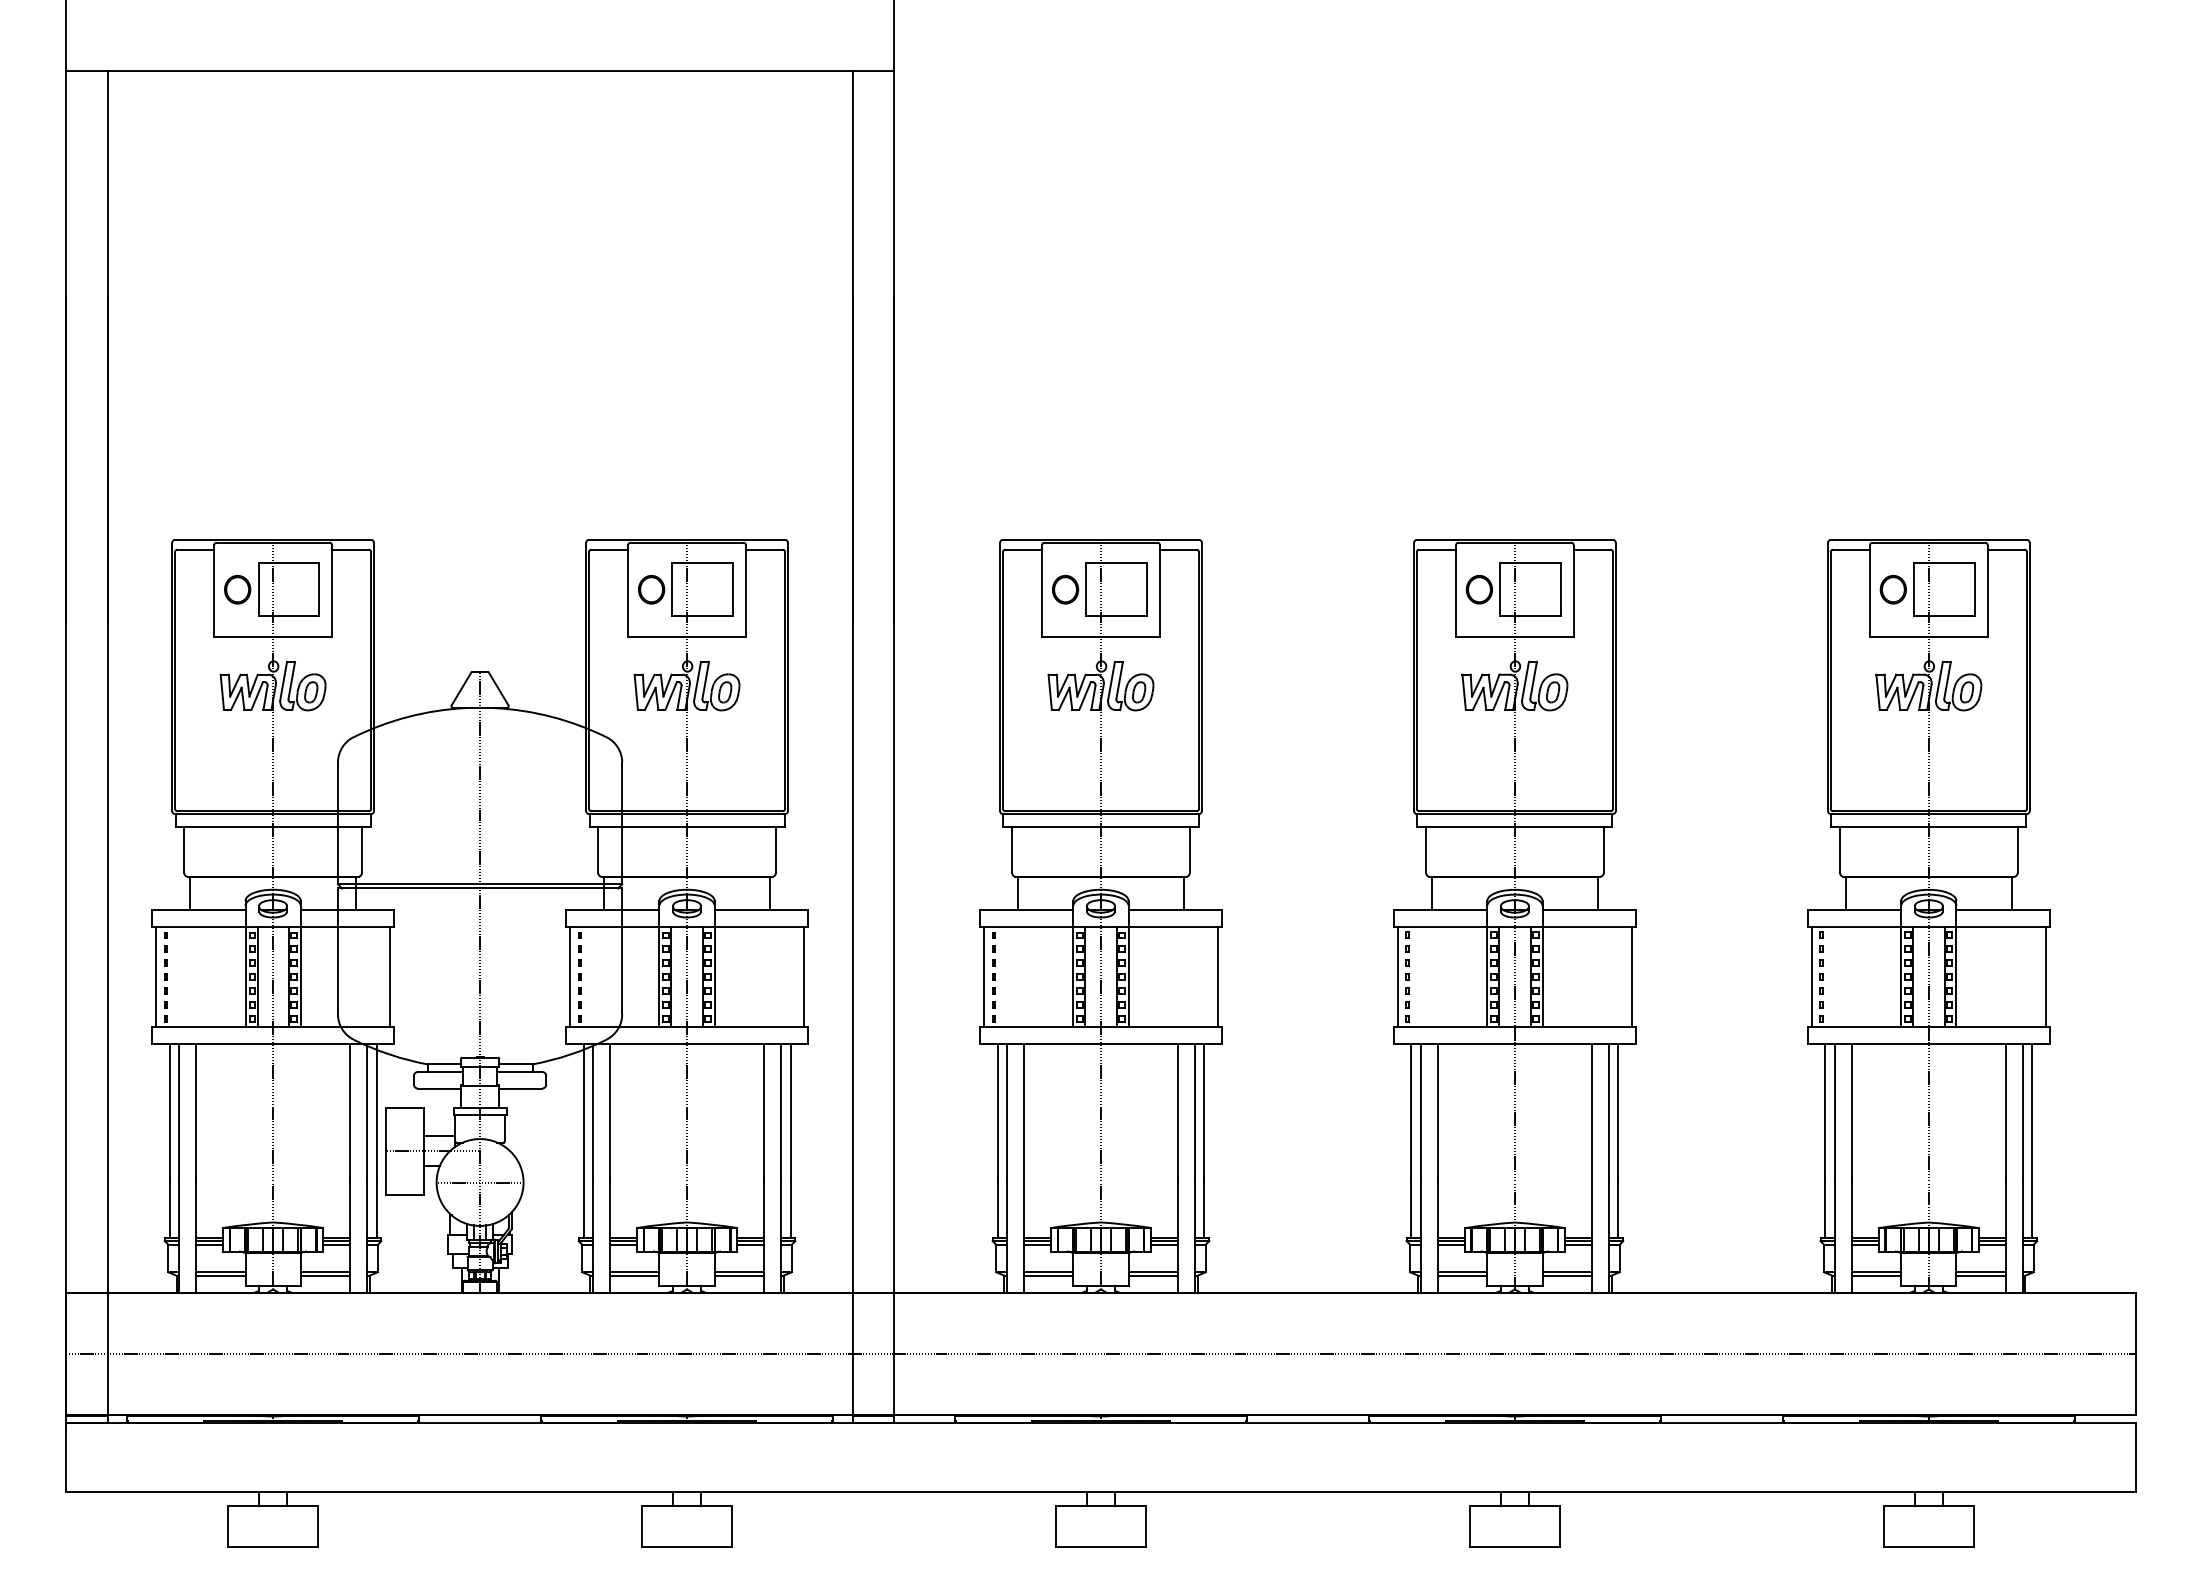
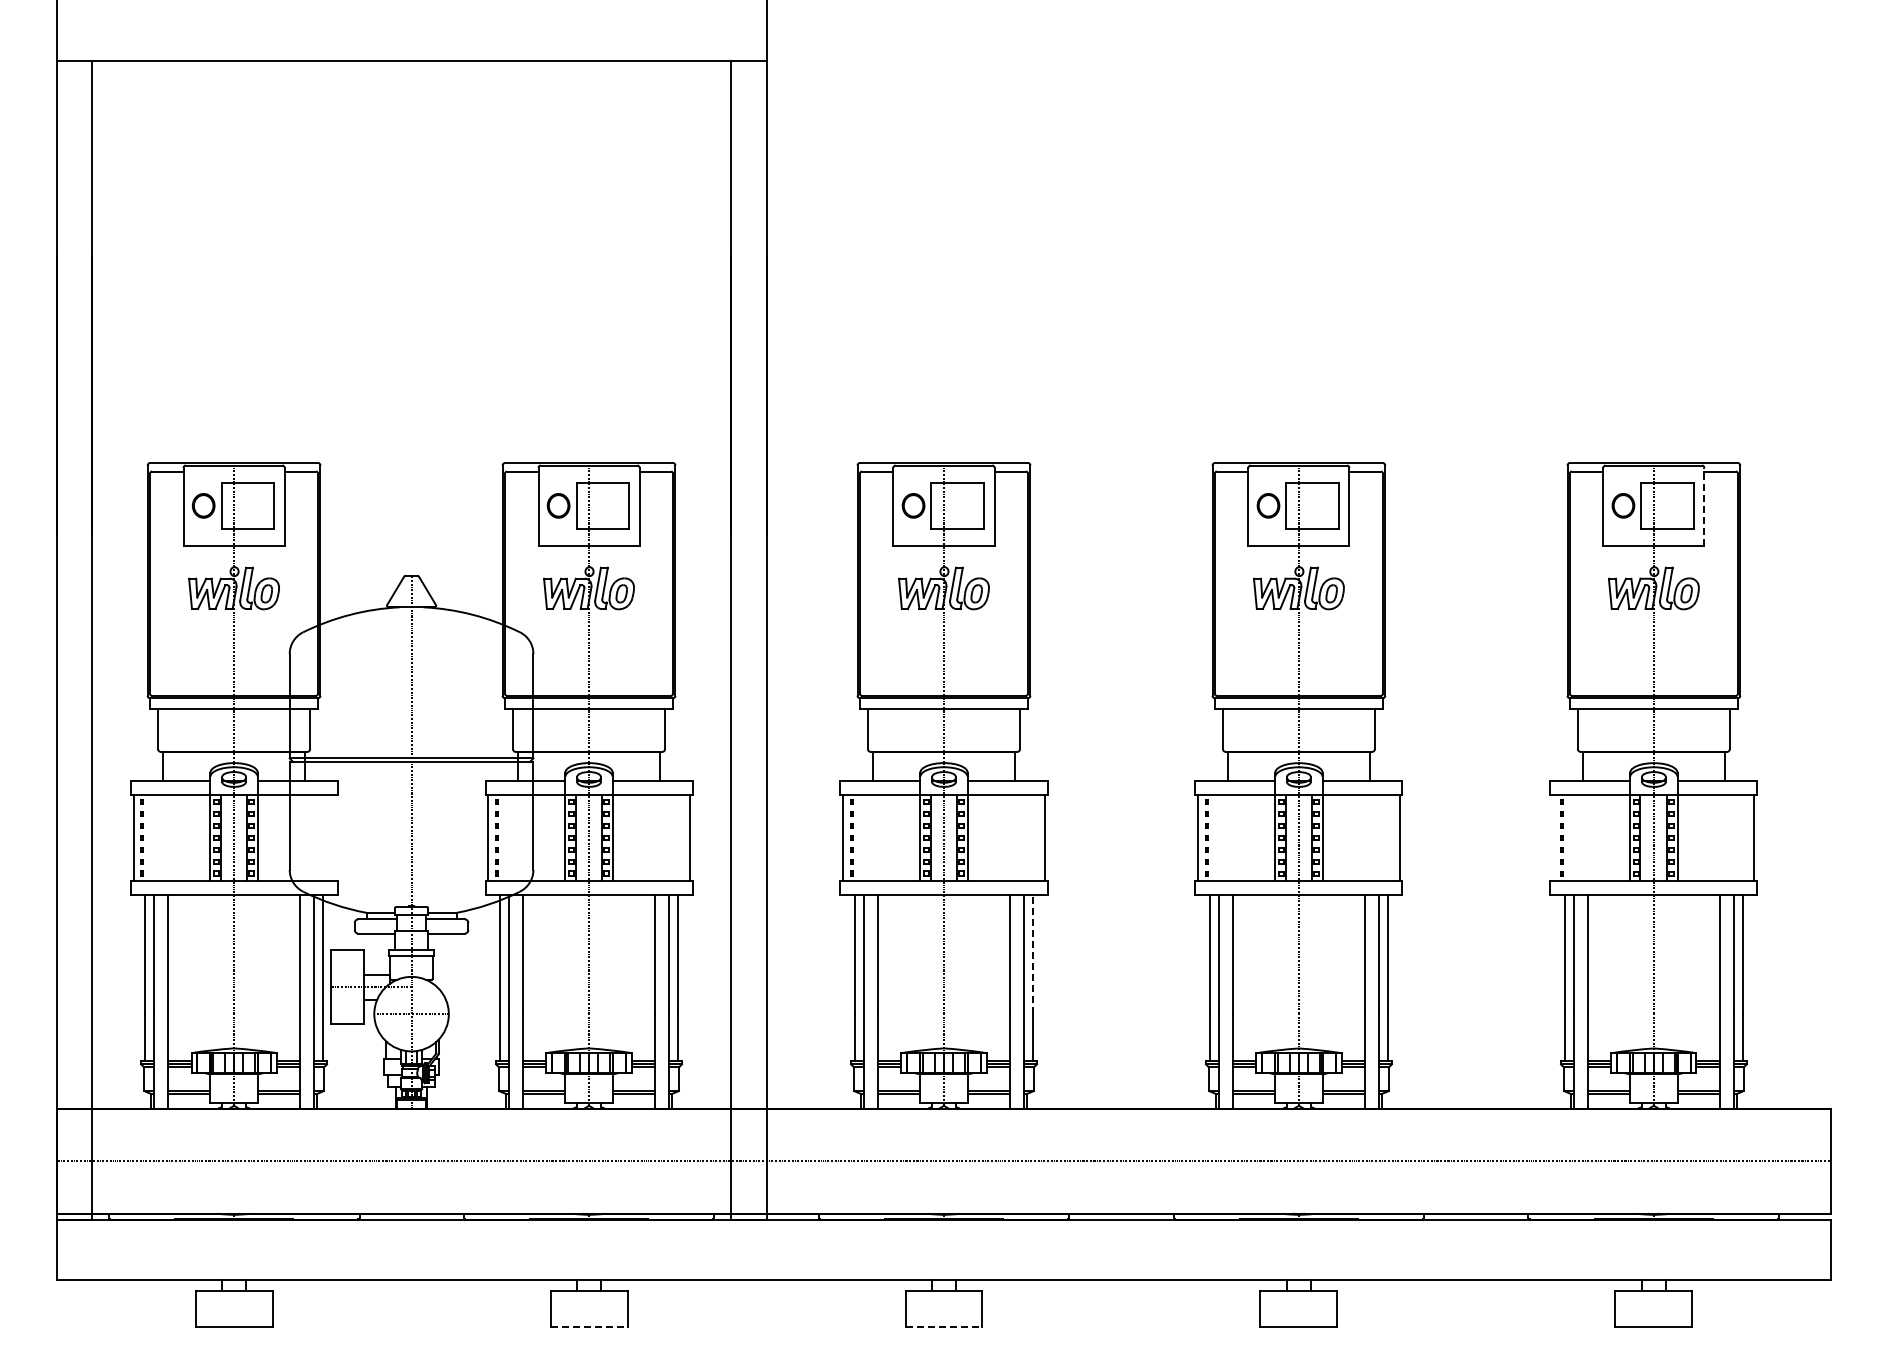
line: (1987, 590) -> (1704, 506), solid -> dashed
line: (390, 976) -> (334, 837), removed
line: (1811, 976) -> (1553, 837), removed
line: (1204, 1112) -> (1032, 954), solid -> dashed
line: (687, 1546) -> (589, 1326), solid -> dashed
line: (1101, 1546) -> (944, 1326), solid -> dashed

